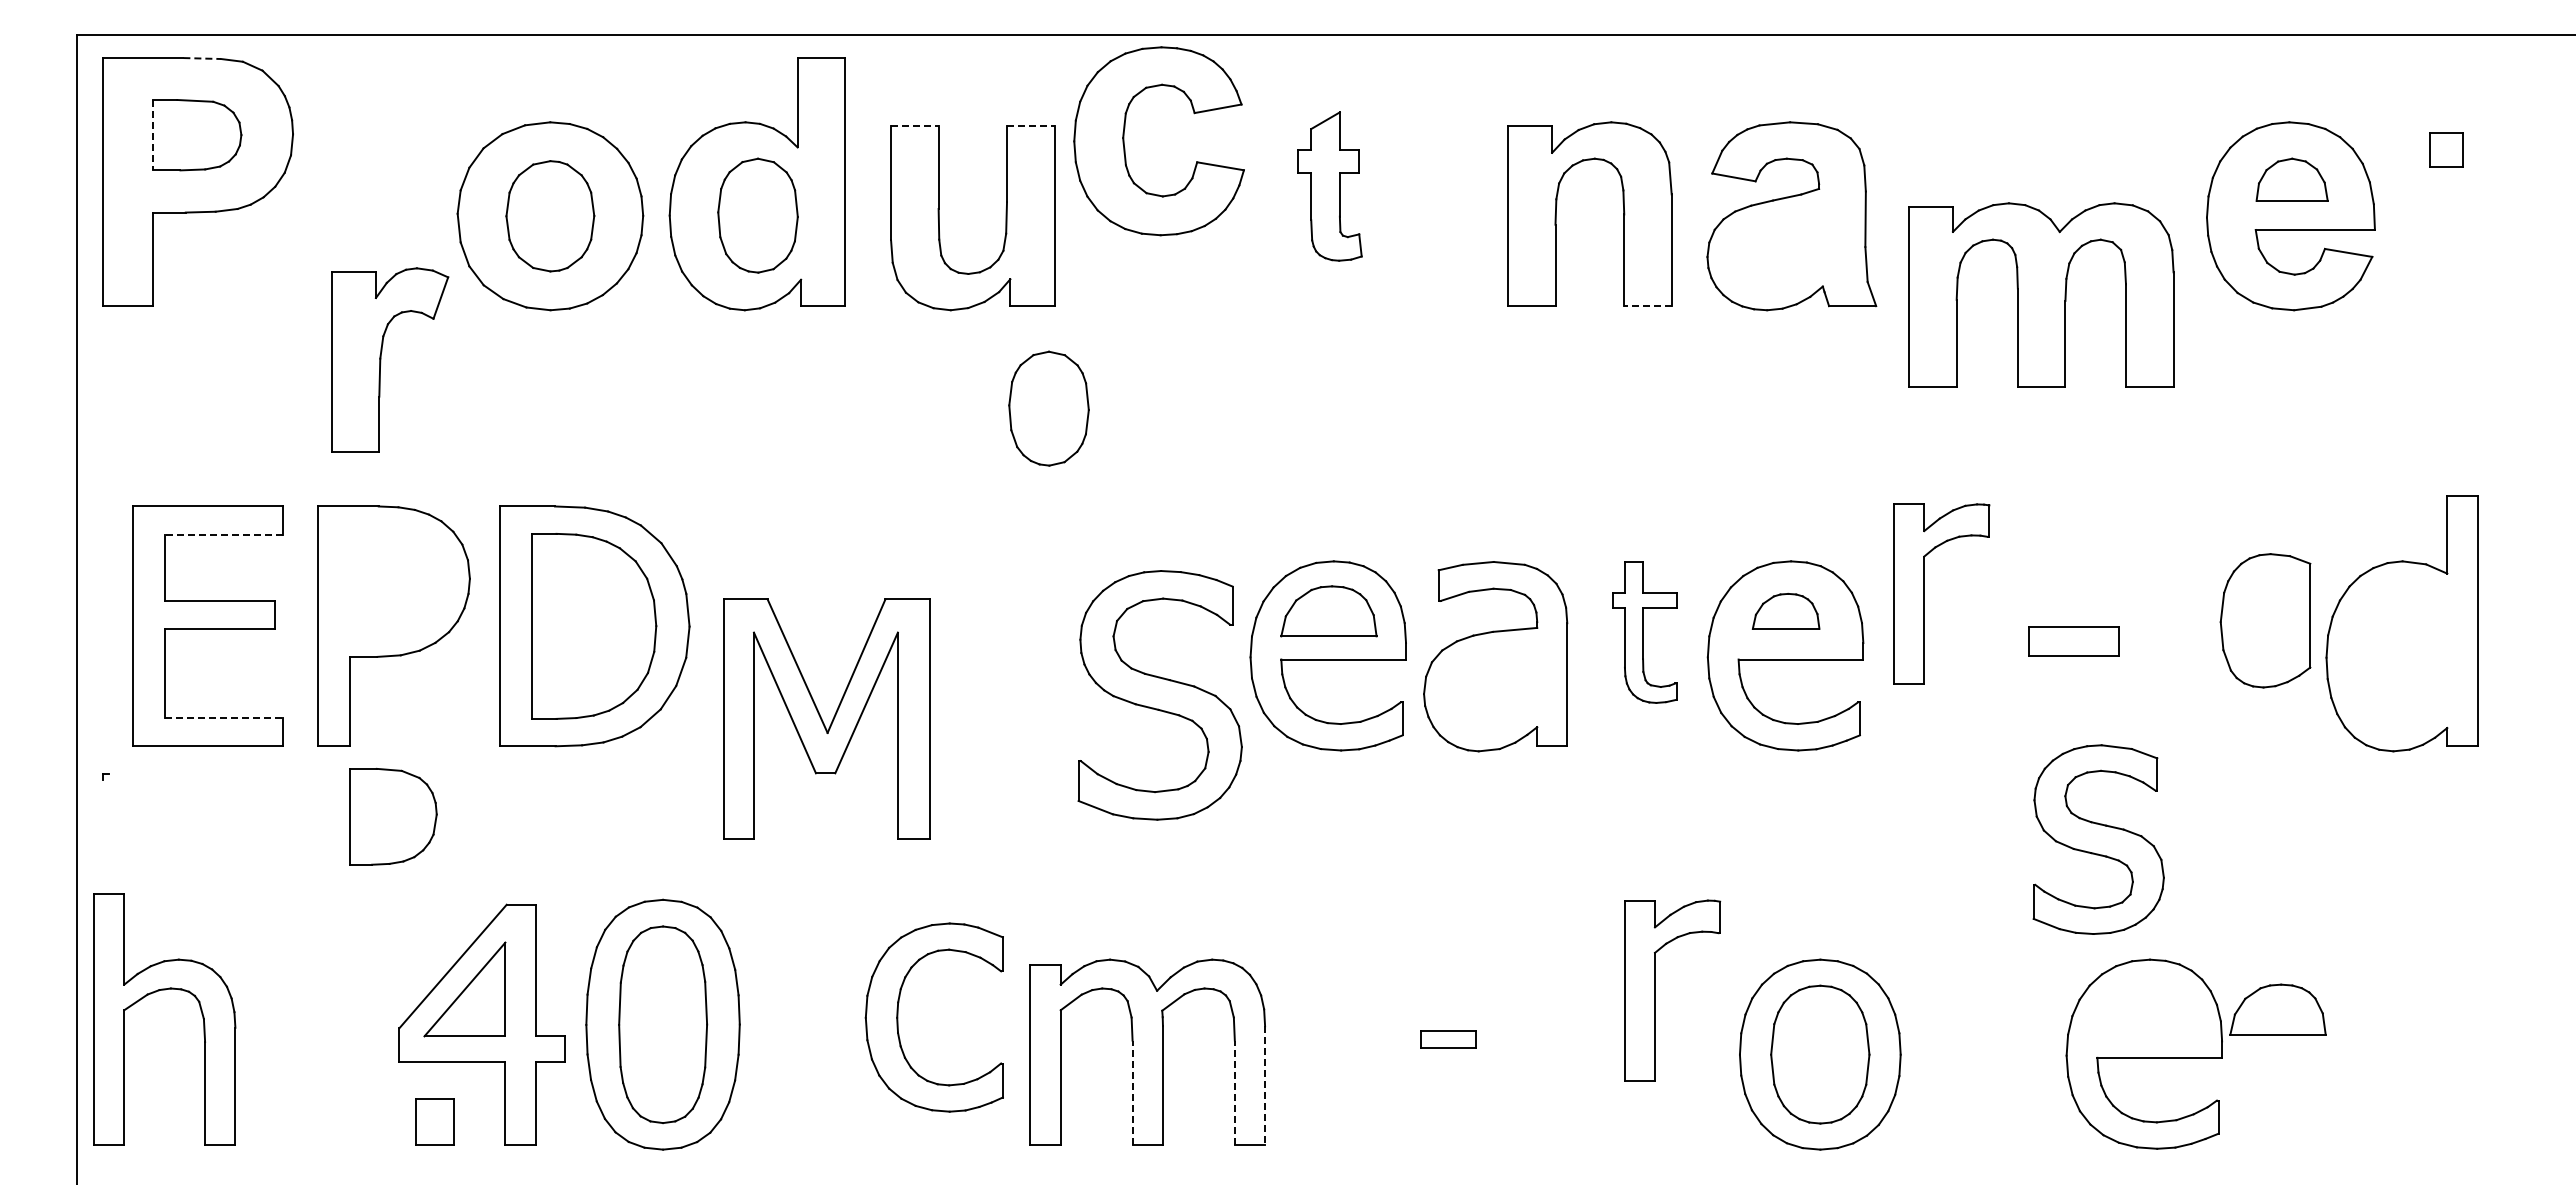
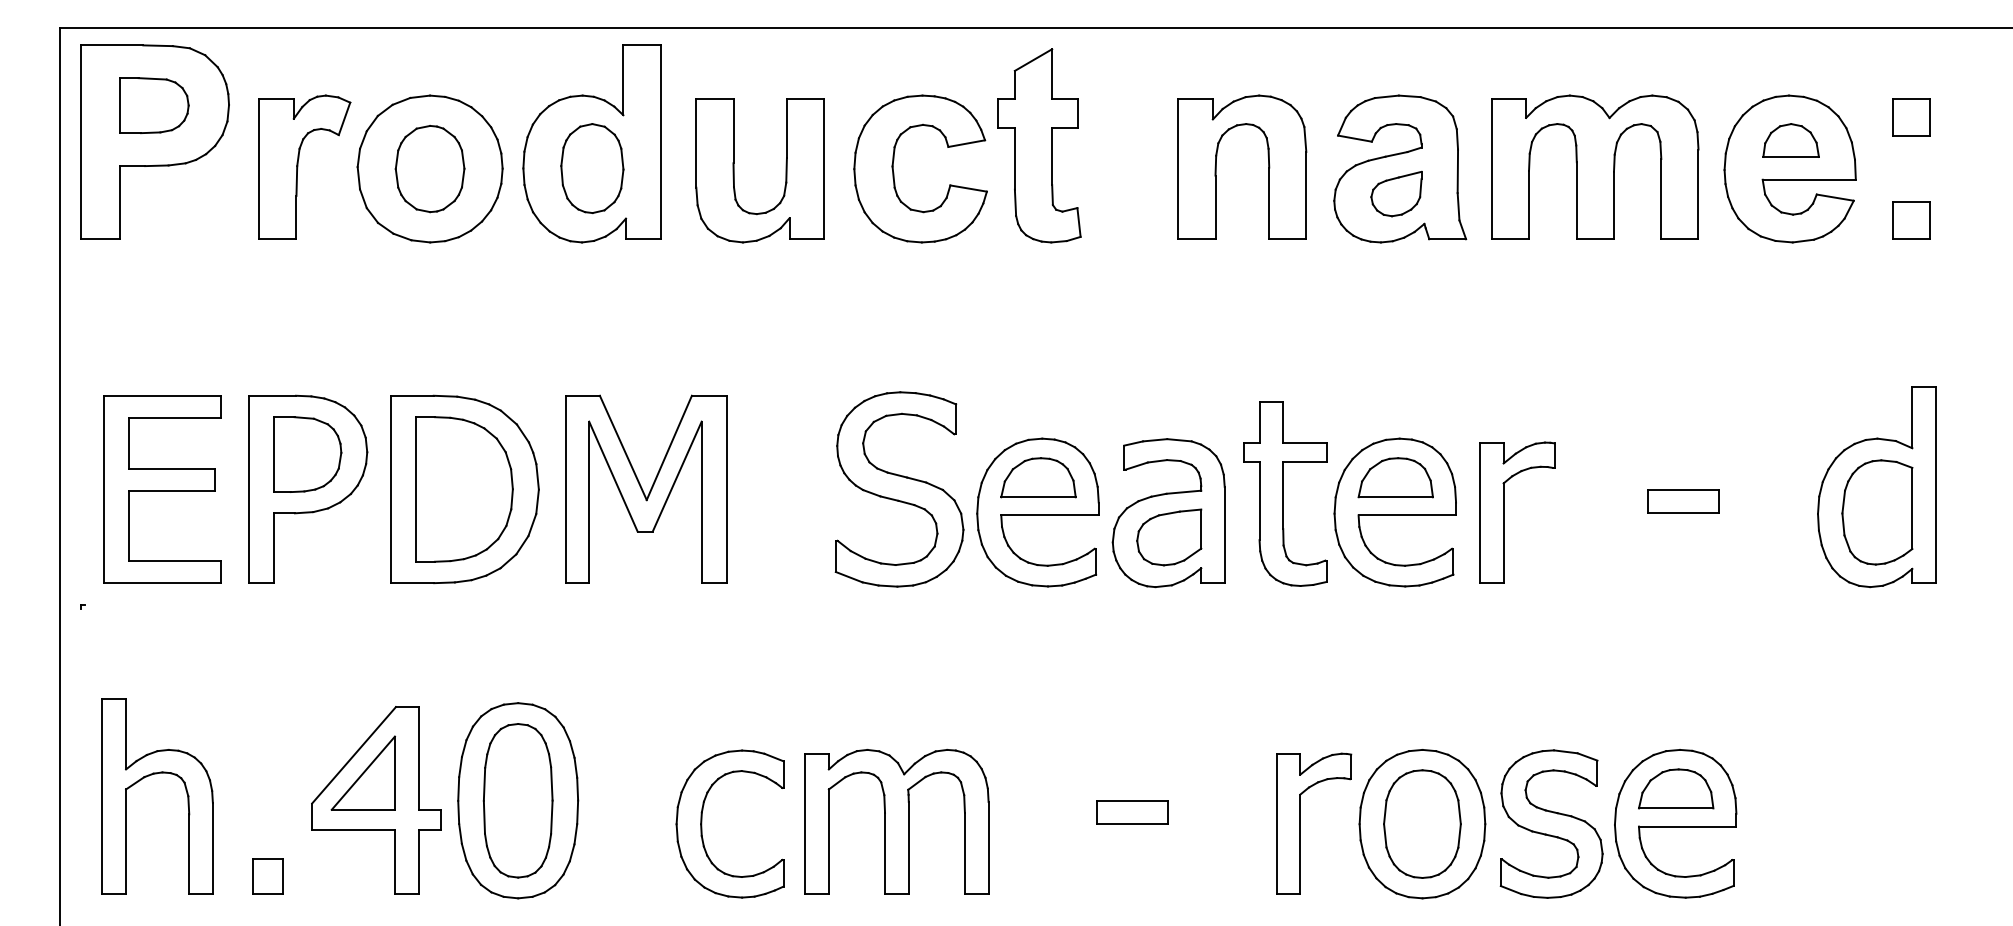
line: (202, 58) -> (158, 45), dashed -> solid
line: (914, 126) -> (714, 98), dashed -> solid
line: (1030, 126) -> (805, 98), dashed -> solid
line: (153, 135) -> (120, 105), dashed -> solid
part: (1125, 148) -> (894, 174), moved
part: (2446, 149) -> (1911, 116), size x1.43
part: (1329, 186) -> (1038, 145), size x1.67
part: (1787, 247) -> (1396, 193), added
part: (2446, 282) -> (1911, 220), added
part: (2041, 294) -> (1595, 166), moved
line: (1647, 306) -> (1287, 239), dashed -> solid
part: (381, 359) -> (298, 166), moved
part: (1048, 408) -> (819, 319), removed
line: (223, 534) -> (174, 417), dashed -> solid
part: (1924, 593) -> (1503, 512), moved
part: (1785, 611) -> (1395, 477), size x1.43
part: (2265, 620) -> (1877, 512), moved
part: (1644, 632) -> (1285, 494), size x1.67
part: (2073, 641) -> (1682, 501), moved
part: (1496, 687) -> (1169, 537), added
part: (1159, 695) -> (899, 489), moved
line: (224, 717) -> (175, 560), dashed -> solid
part: (826, 718) -> (645, 488), moved
part: (393, 816) -> (307, 454), moved
part: (2098, 839) -> (1551, 824), moved
part: (1655, 990) -> (1300, 824), moved
part: (156, 992) -> (151, 775), moved
part: (2277, 1009) -> (1675, 788), moved
part: (898, 1017) -> (702, 824), moved
part: (1448, 1039) -> (1131, 812), size x1.67
line: (1265, 1085) -> (988, 848), dashed -> solid
line: (1132, 1092) -> (884, 853), dashed -> solid
line: (1234, 1092) -> (964, 853), dashed -> solid
part: (434, 1121) -> (267, 876), moved

